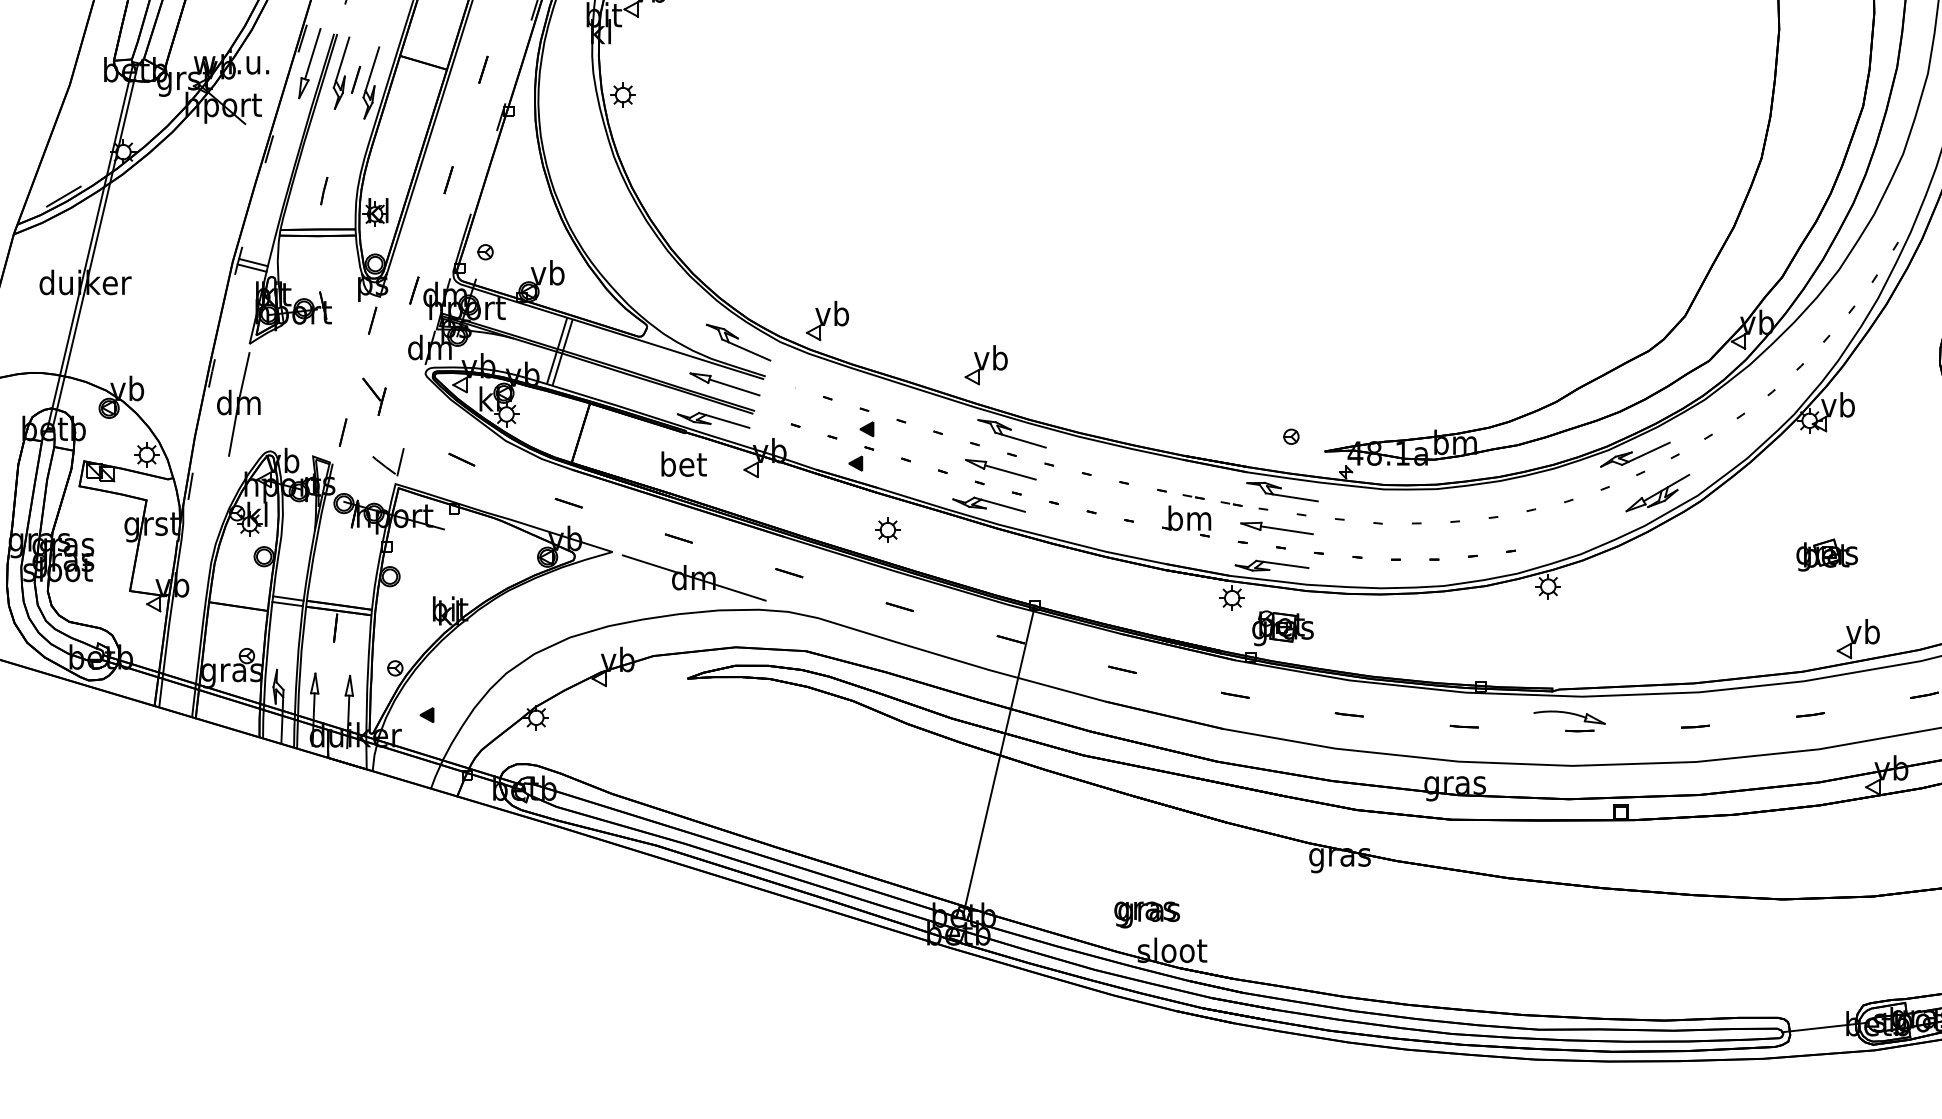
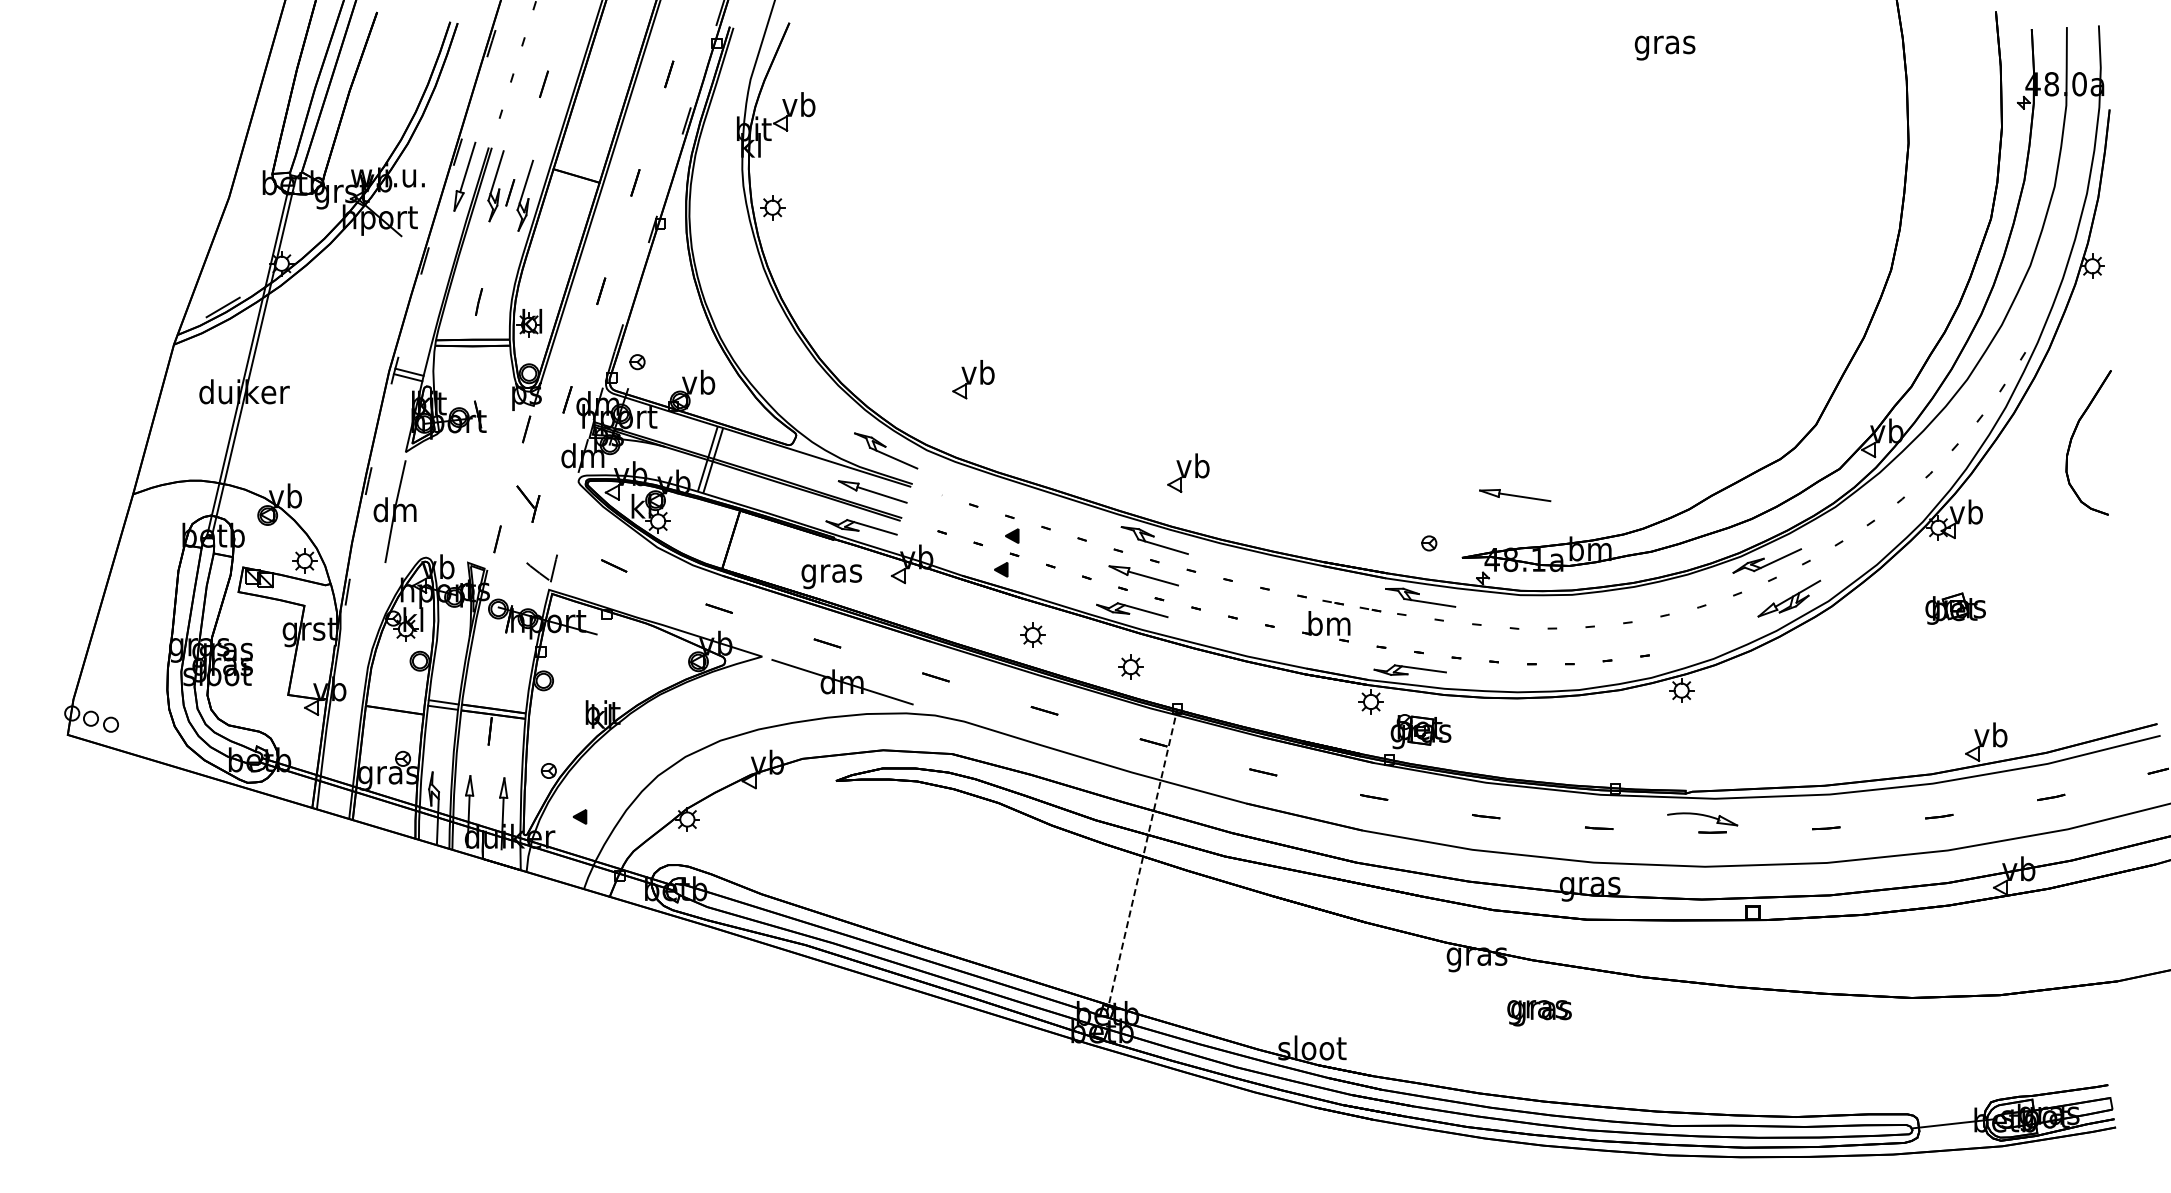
part: (827, 320) -> (973, 379), moved
part: (986, 364) -> (1188, 472), moved
text: (682, 467) -> (831, 573), bet -> gras
part: (1277, 528) -> (1515, 495), moved
part: (1827, 554) -> (1955, 608), moved
part: (987, 562) -> (1130, 666), added
line: (999, 760) -> (1142, 861), solid -> dashed
text: (1147, 915) -> (1539, 1013), moved

